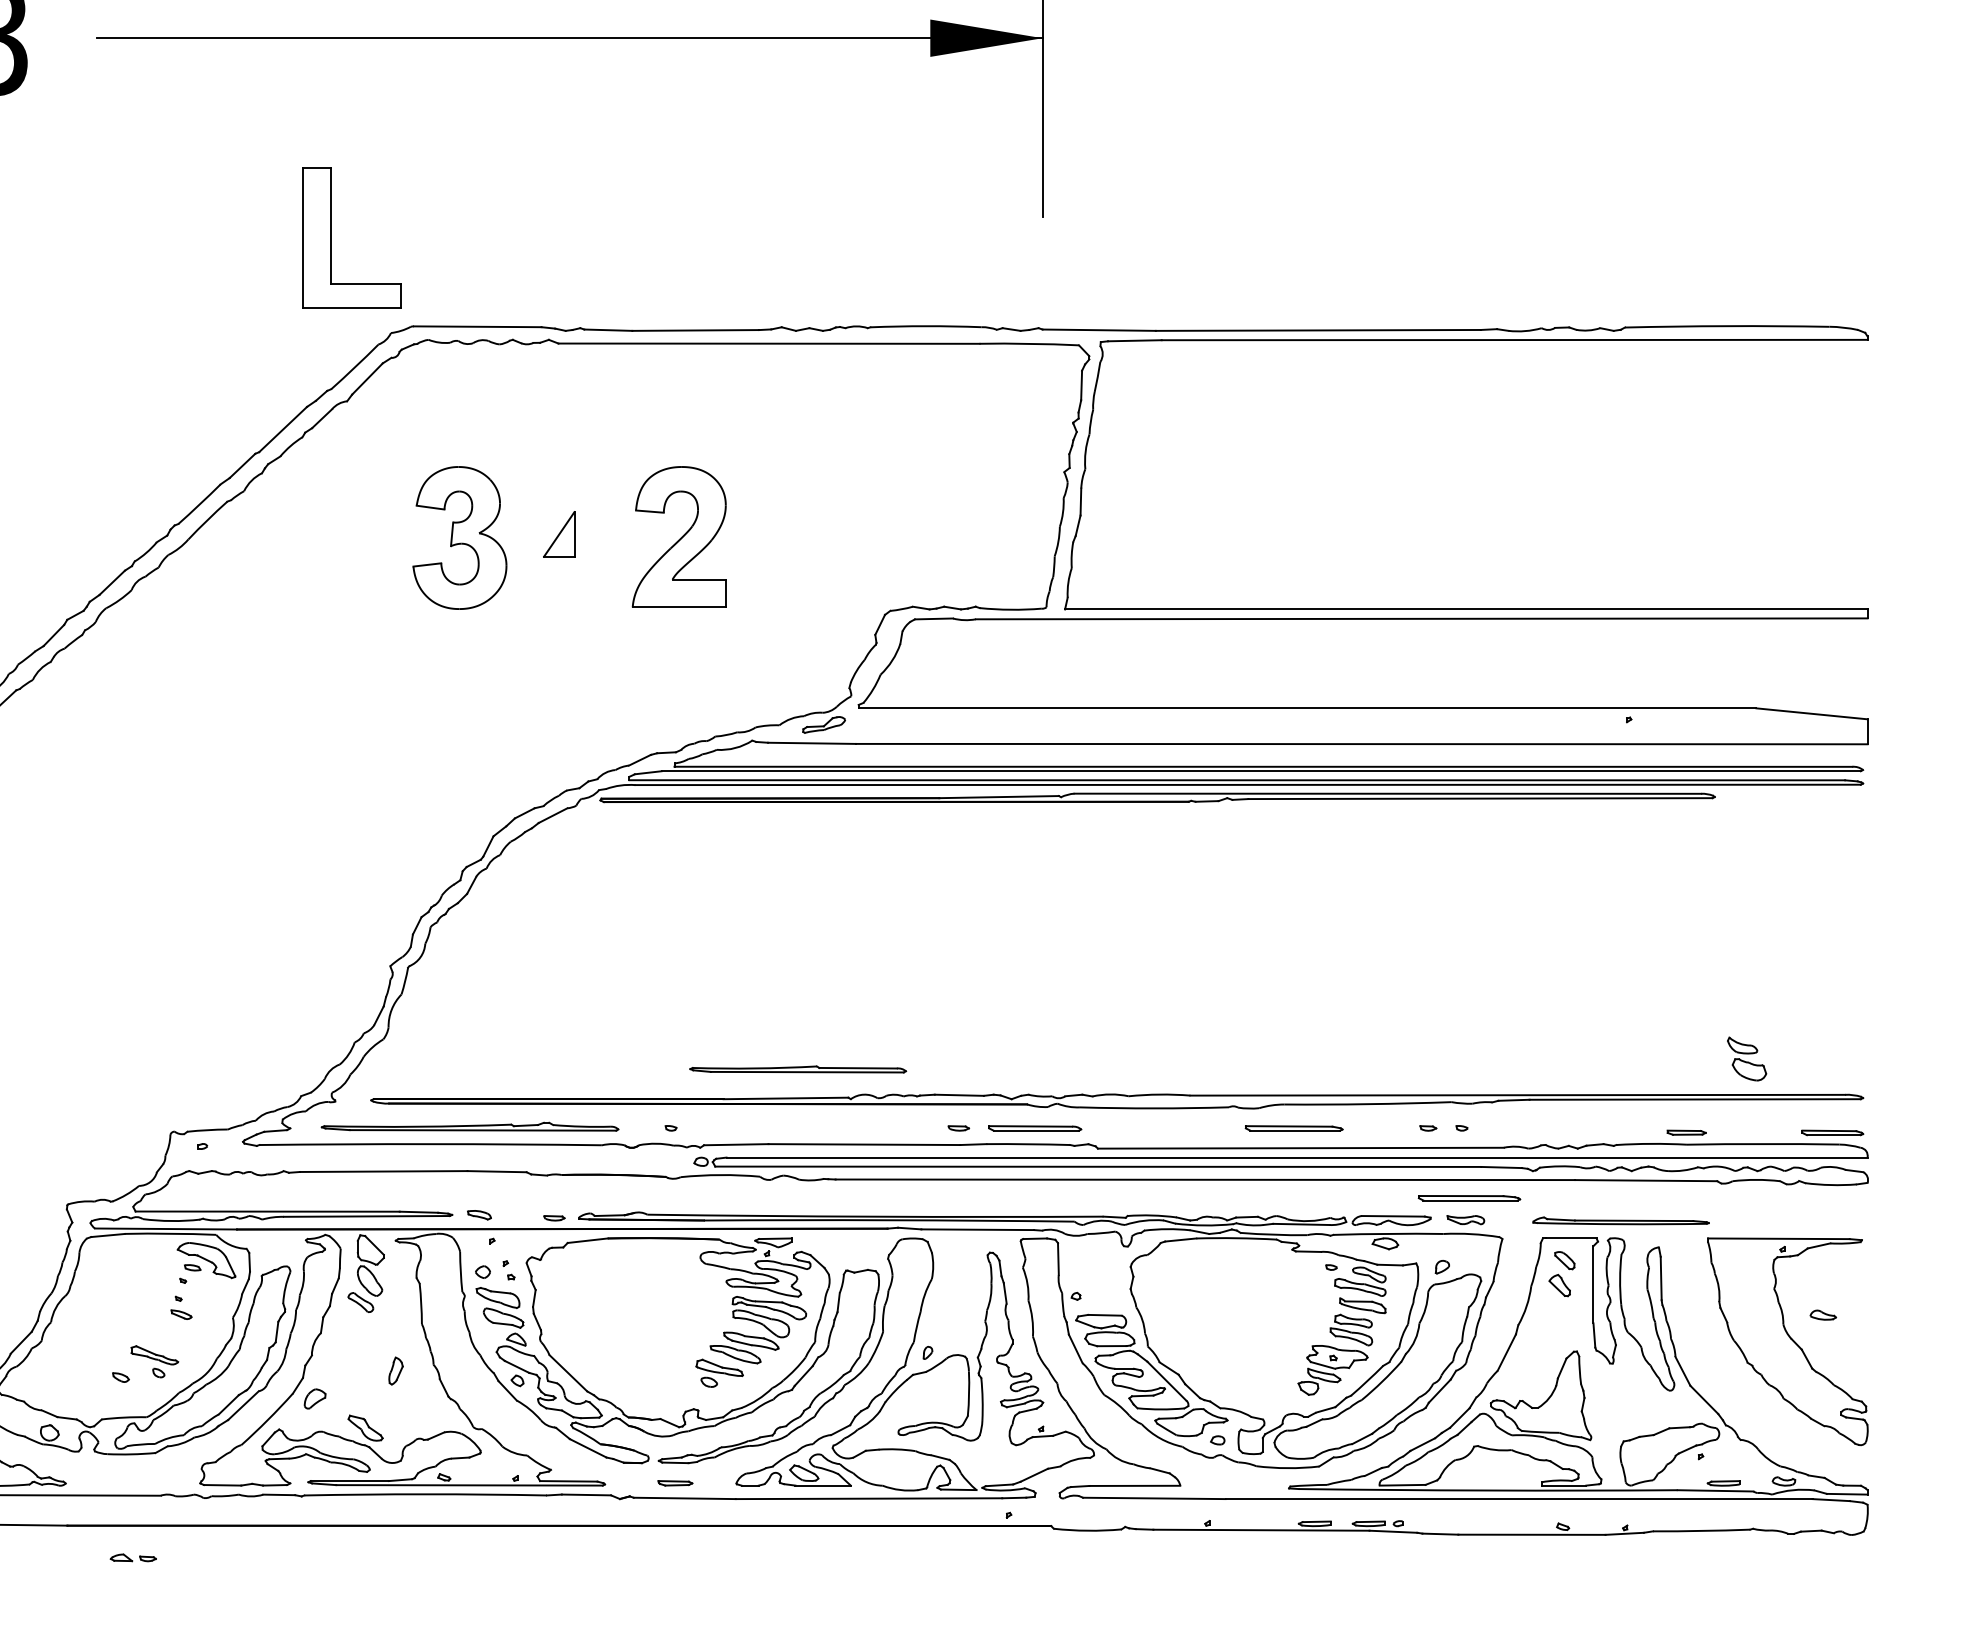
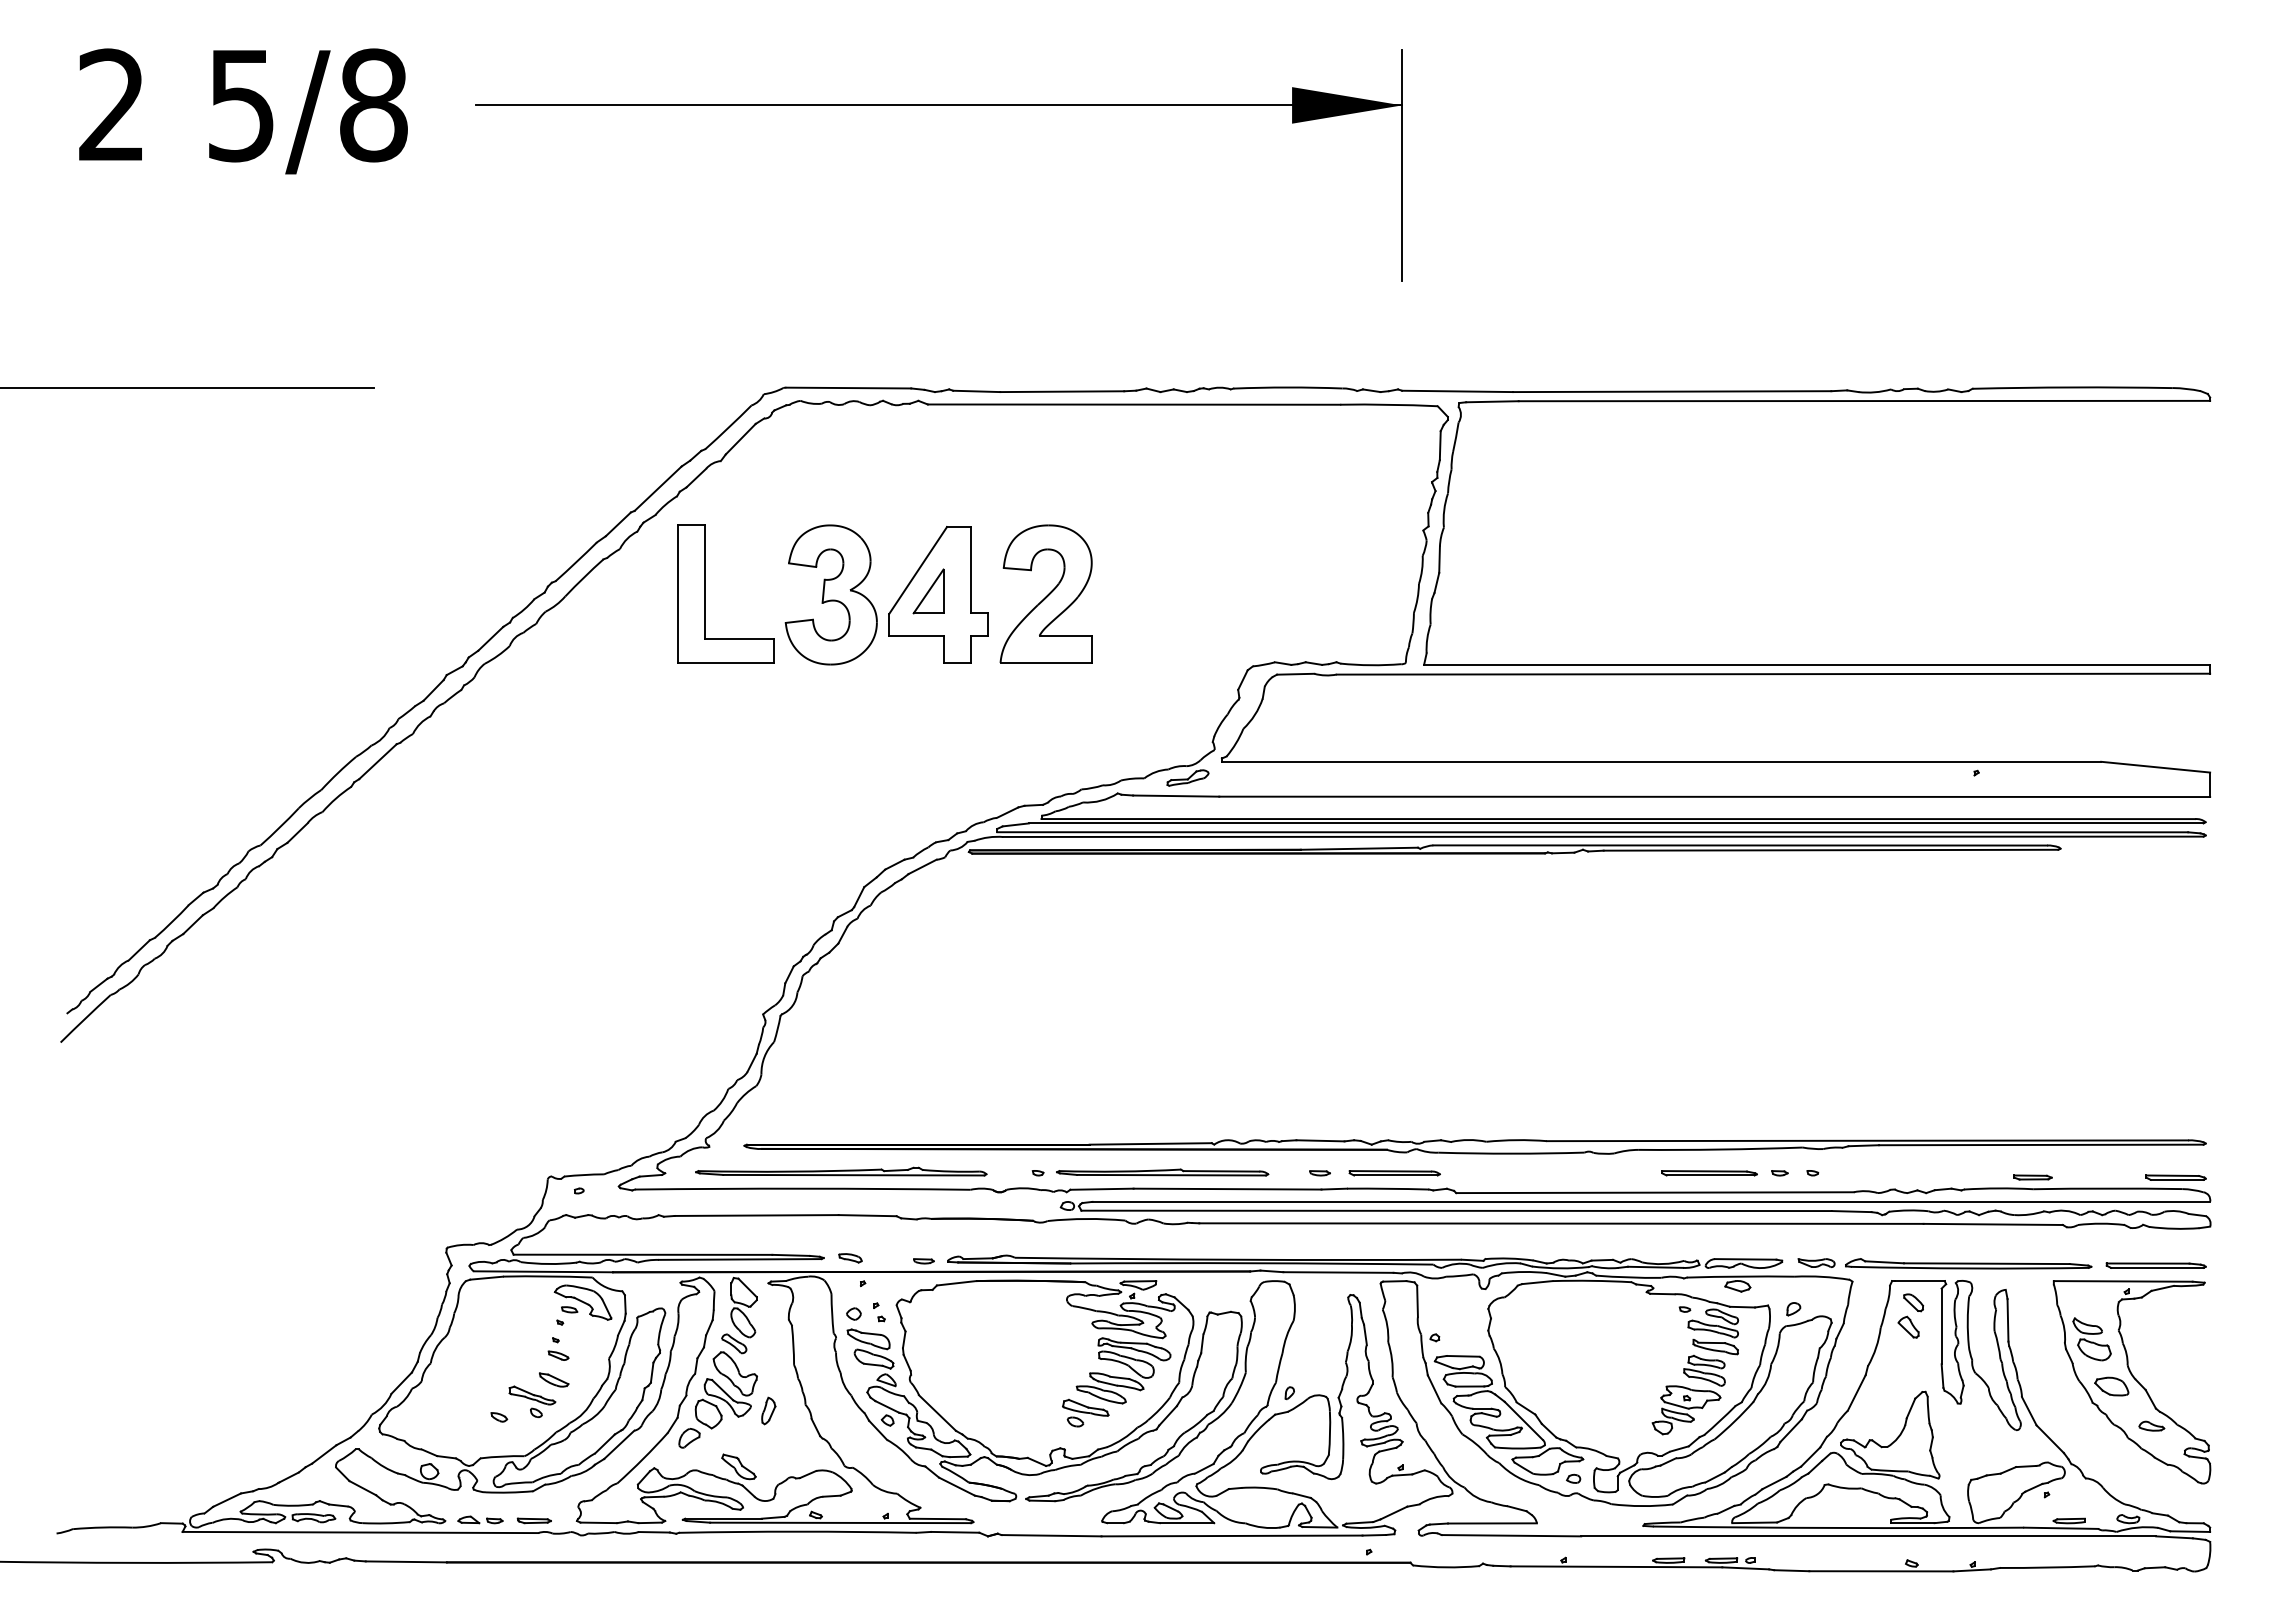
part: (331, 237) -> (705, 593), moved
part: (569, 537) -> (938, 594), added
part: (1746, 1059) -> (2091, 1339), moved
part: (798, 1069) -> (1162, 1172), moved
part: (1294, 1128) -> (1709, 1173), moved
part: (1468, 1198) -> (2155, 1265), moved
part: (1620, 1220) -> (1968, 1263), size x1.43
part: (1823, 1314) -> (2151, 1425), moved
part: (177, 1338) -> (554, 1379), added
part: (1766, 1346) -> (2111, 1386), added
part: (351, 1350) -> (725, 1390), added
part: (674, 1482) -> (533, 1520), moved
part: (133, 1557) -> (480, 1519), moved

